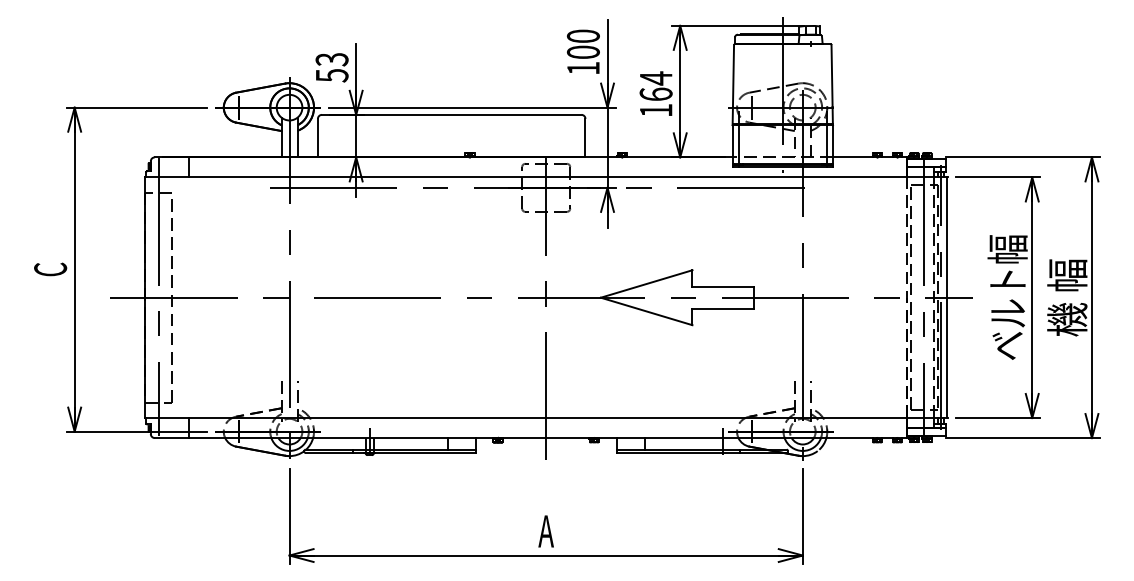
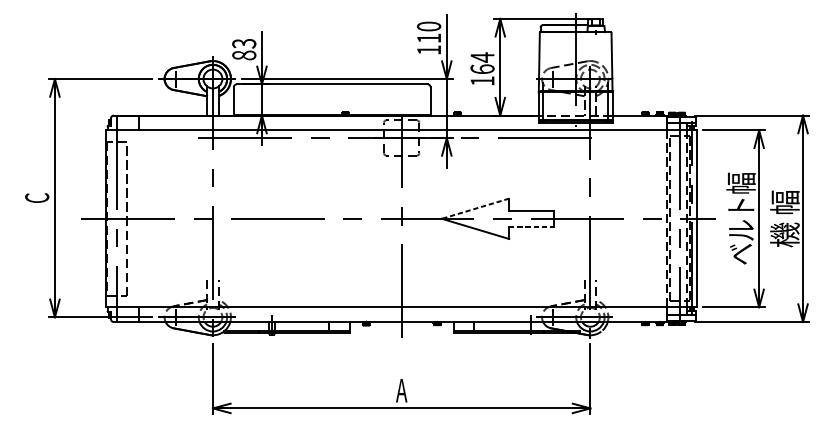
text: (582, 51) -> (428, 37), 100 -> 110
text: (331, 75) -> (243, 55), 53 -> 83
line: (646, 283) -> (475, 208), solid -> dashed
line: (722, 308) -> (531, 226), solid -> dashed

